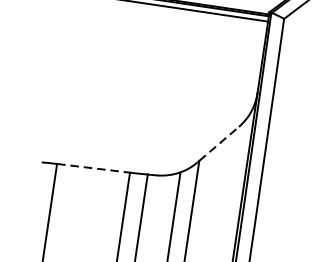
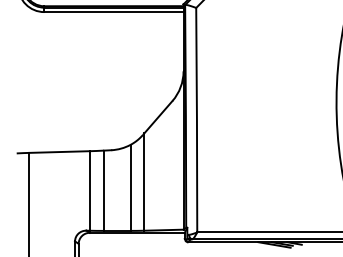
line: (219, 143) -> (158, 116), dashed -> solid
line: (93, 168) -> (59, 152), dashed -> solid

